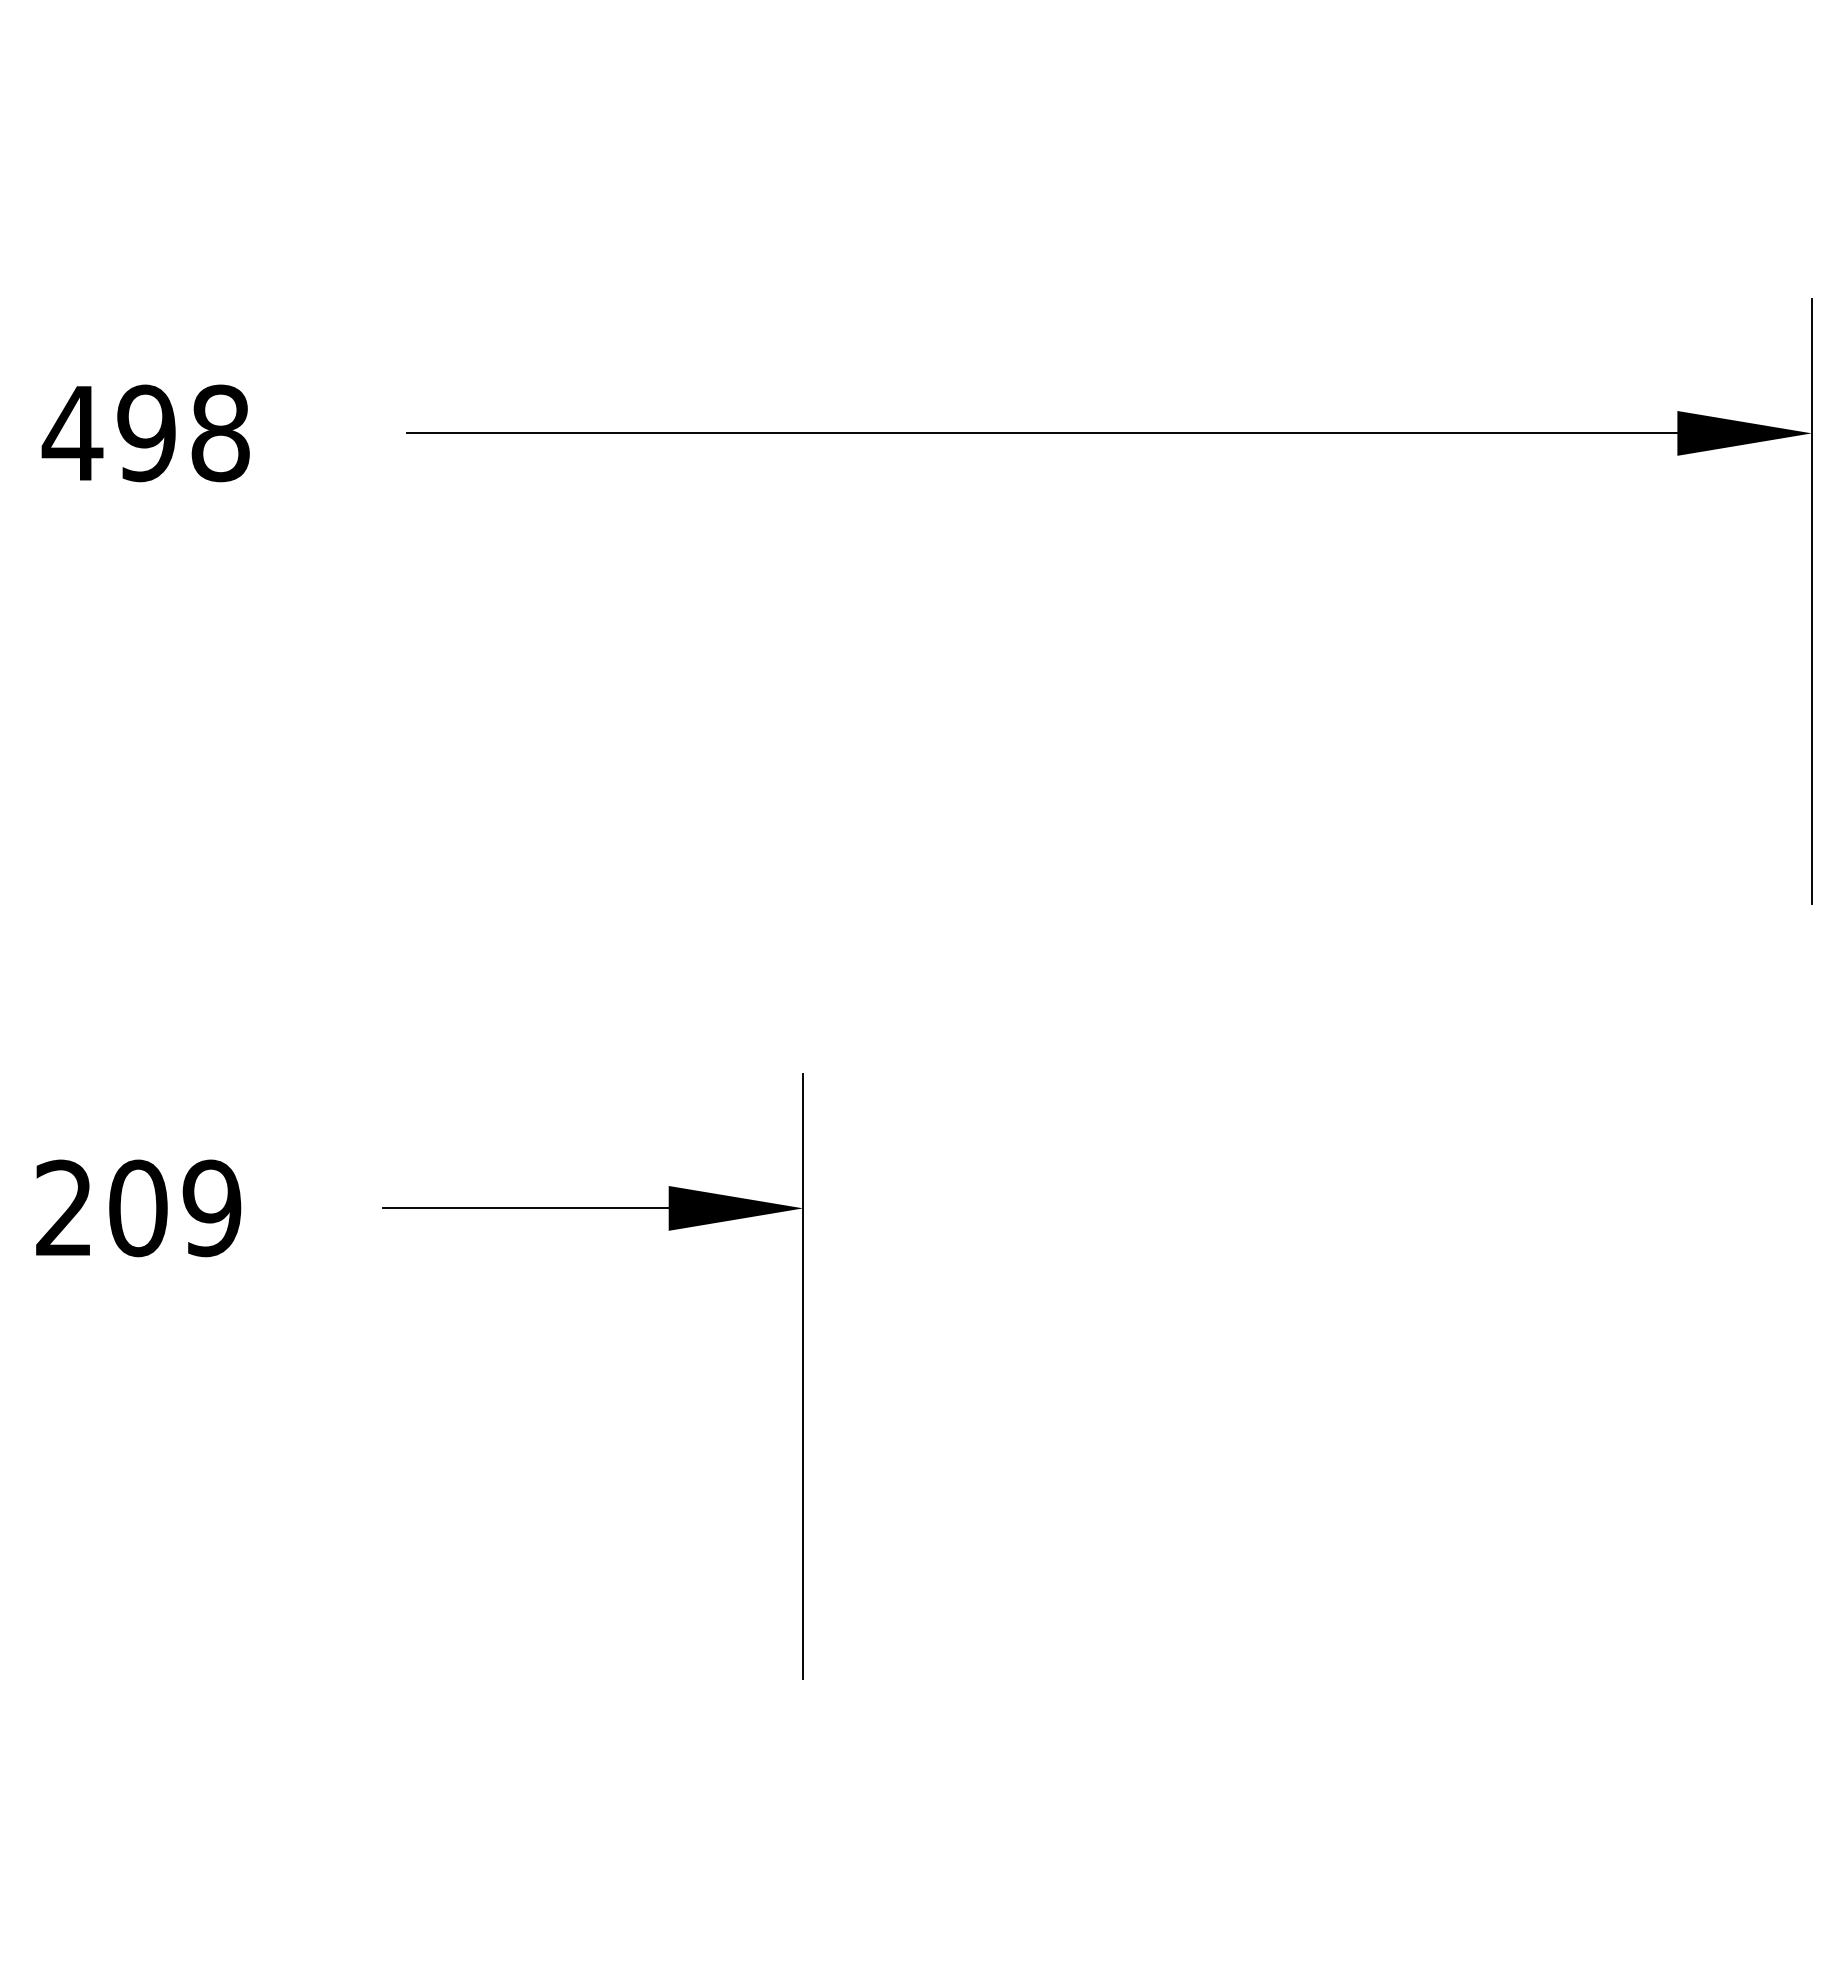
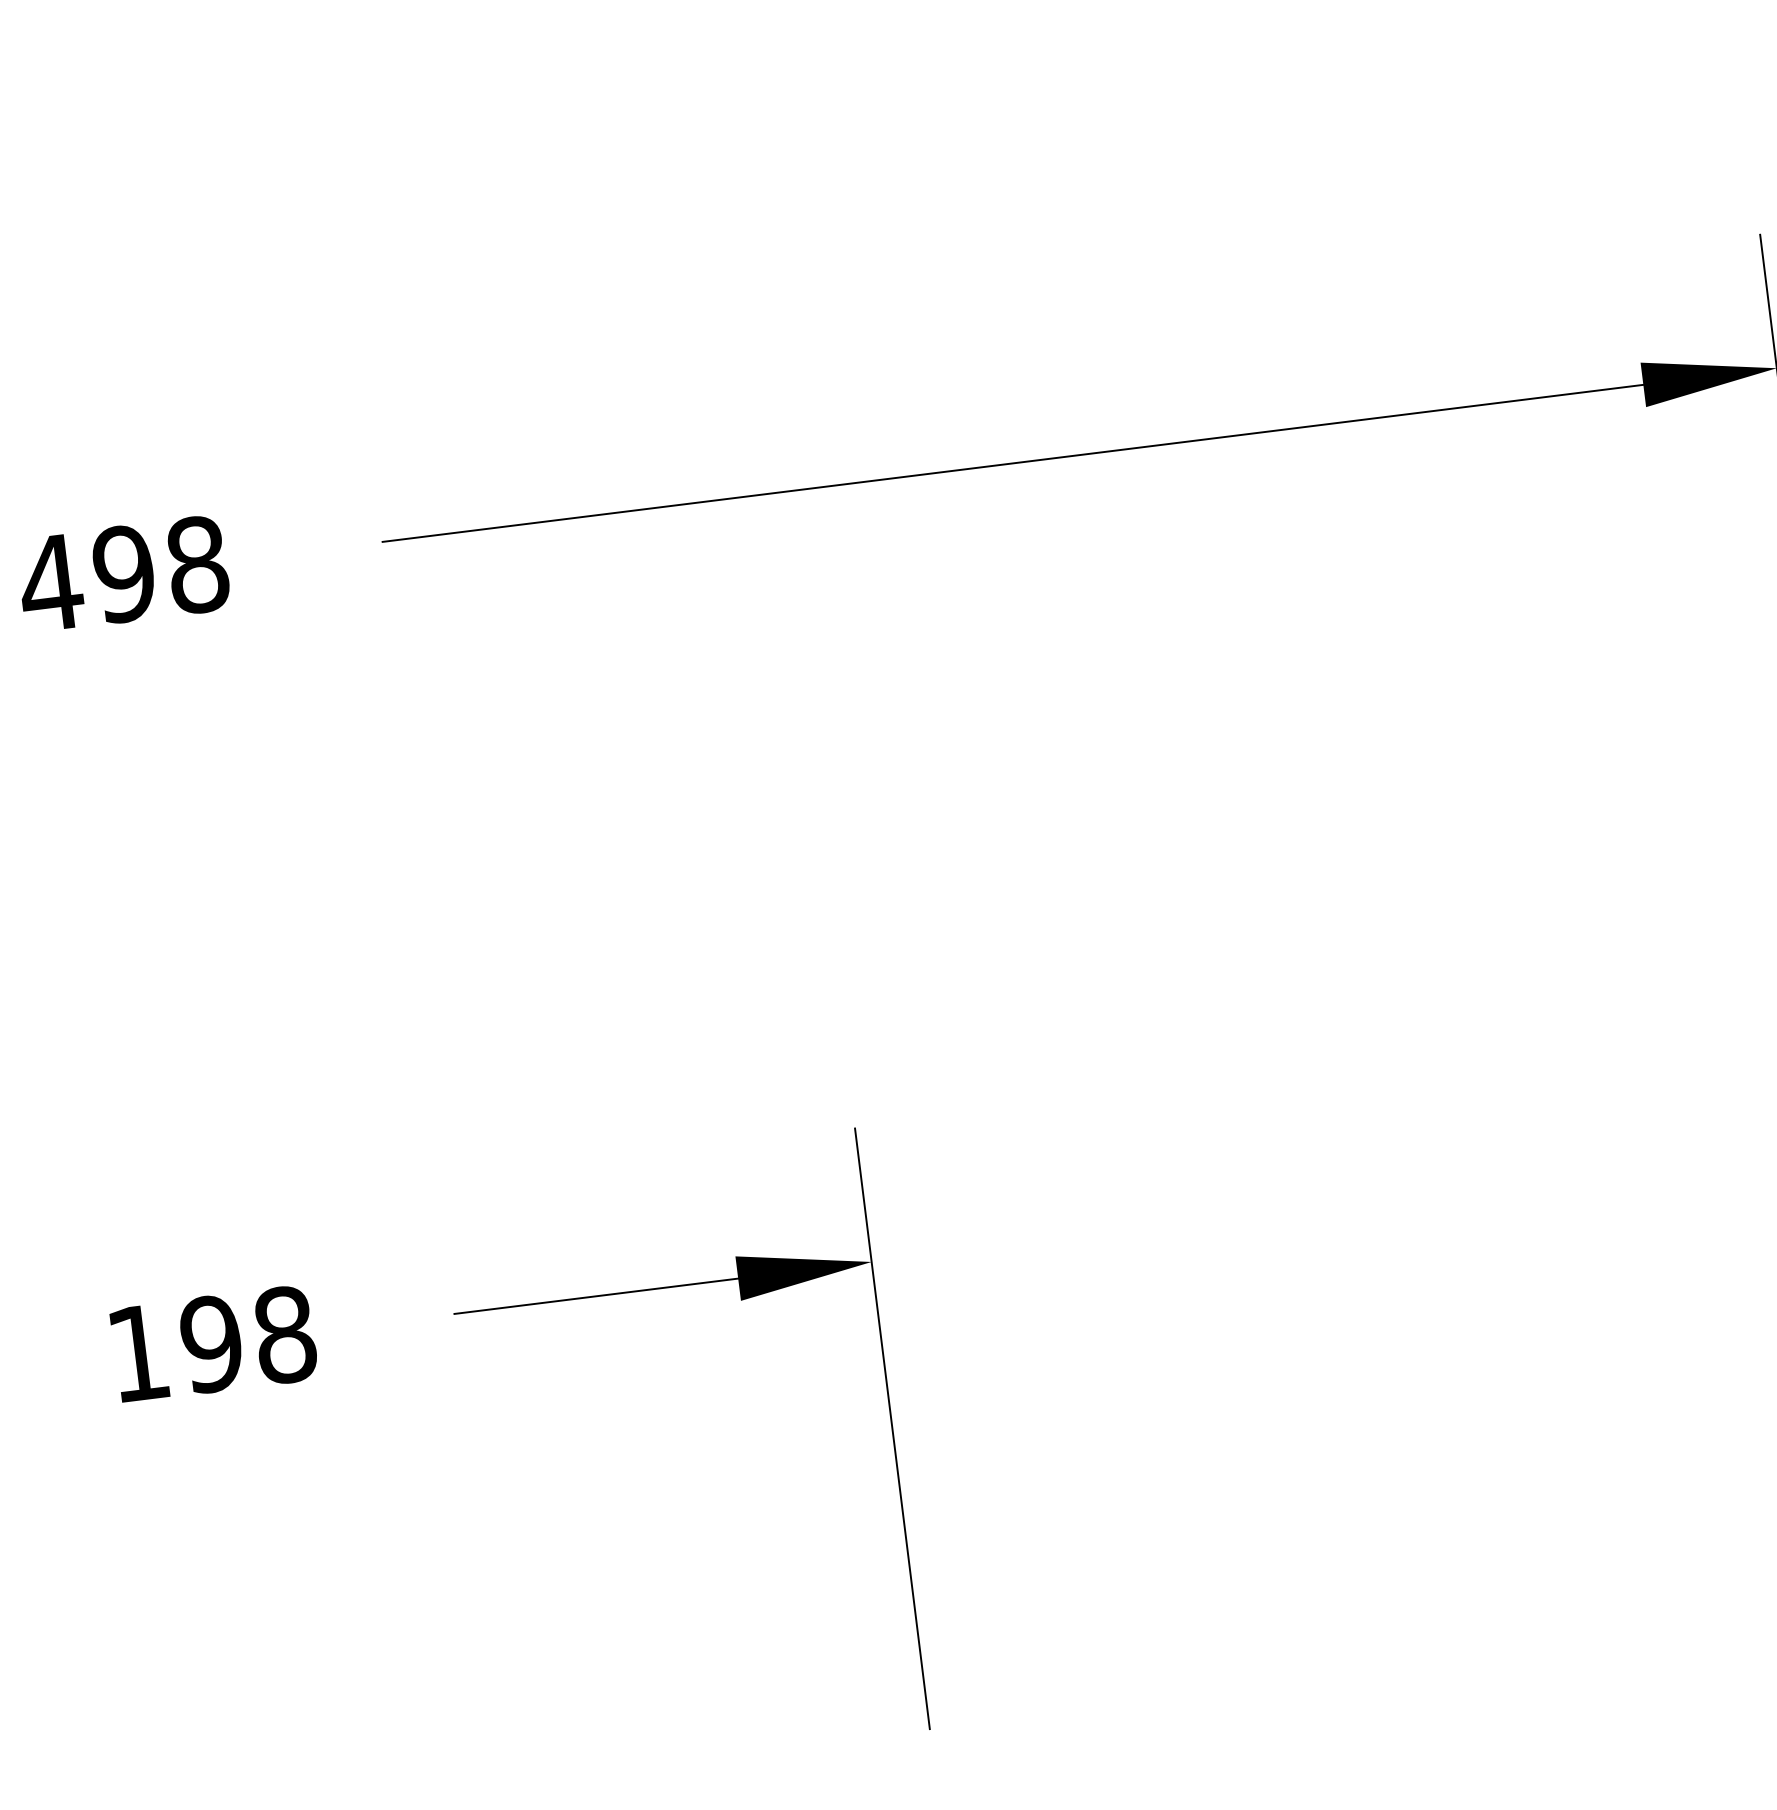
text: (138, 1208) -> (212, 1344), 209 -> 198

